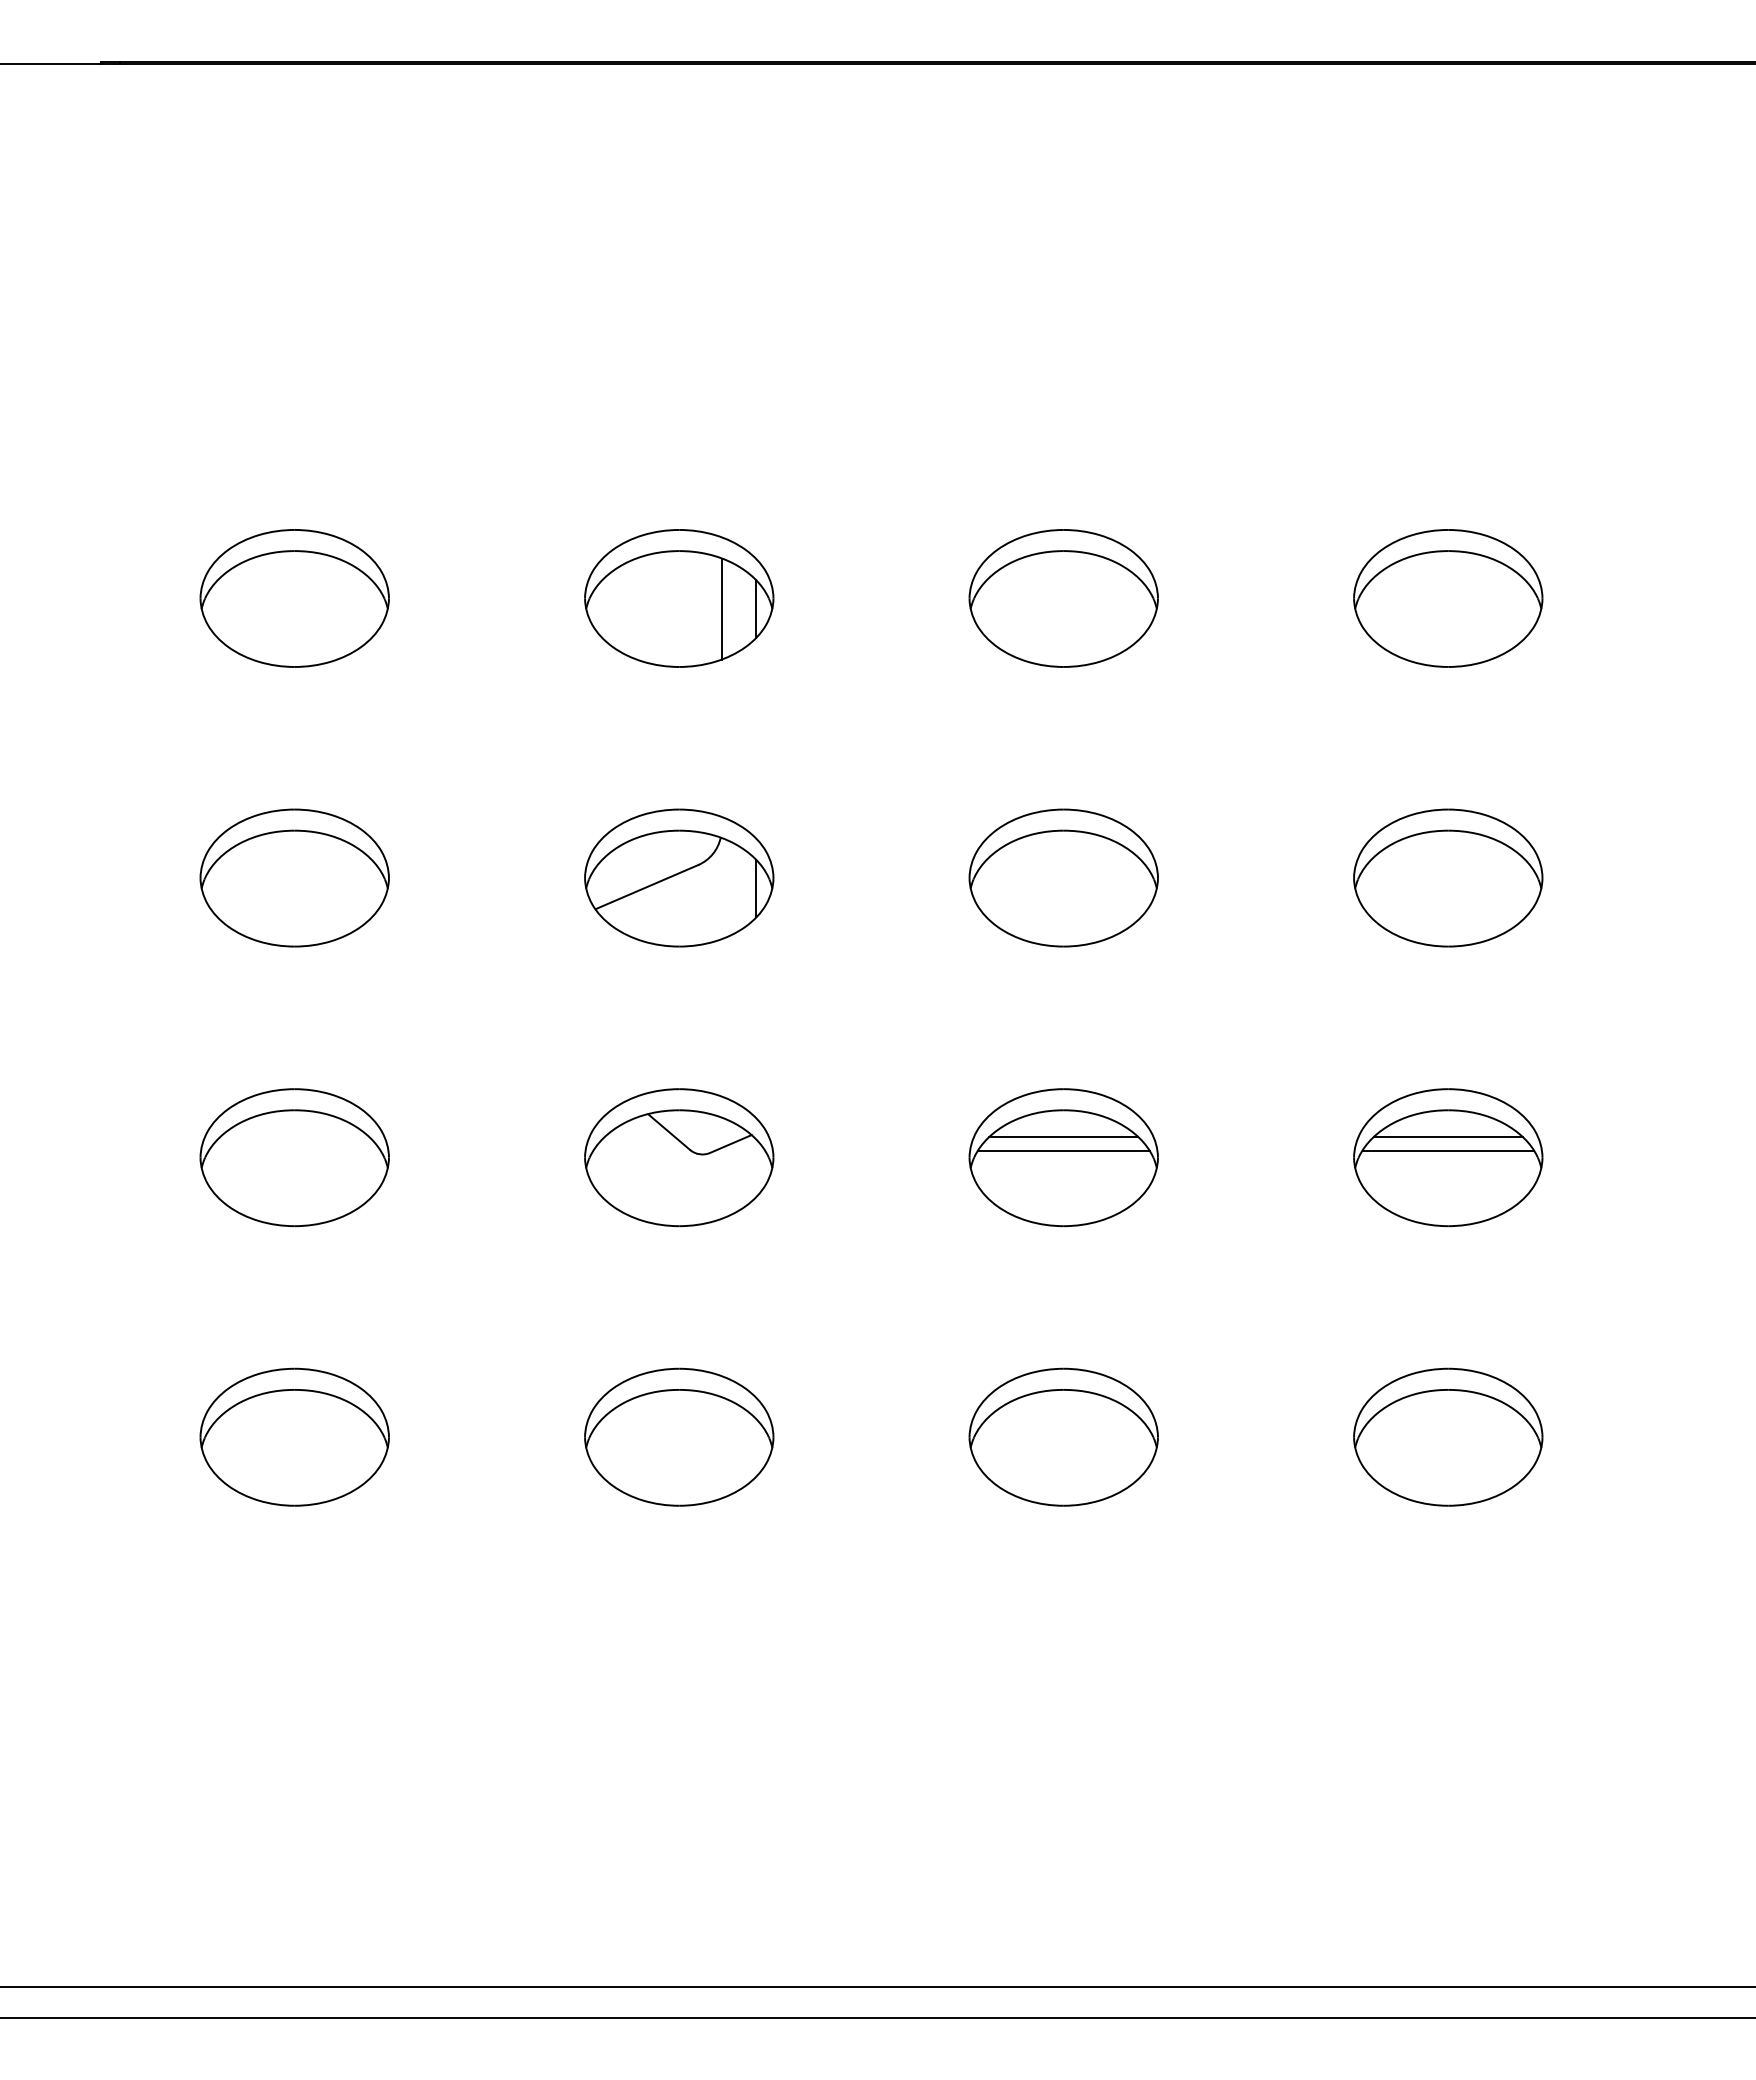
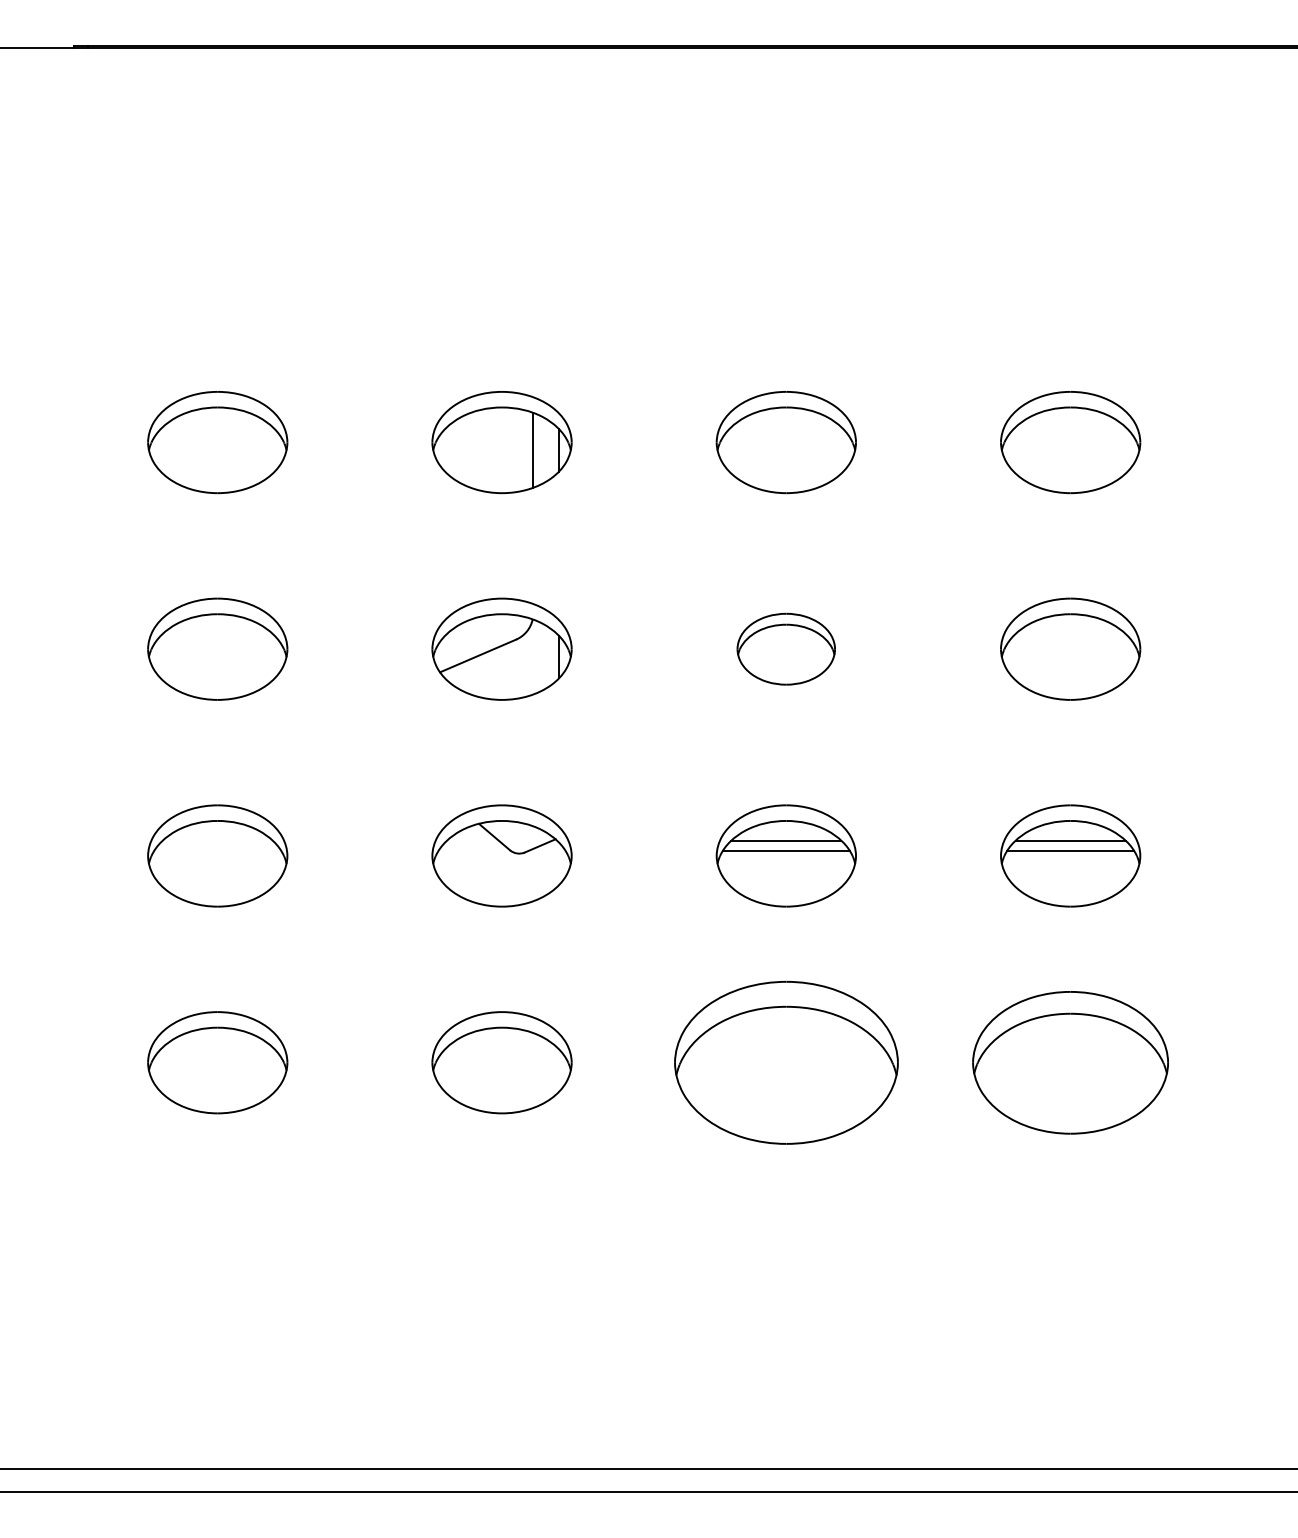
part: (1063, 877) -> (786, 648), size x0.7
part: (1063, 1436) -> (786, 1062), size x1.6
part: (1448, 1436) -> (1070, 1062), size x1.4

